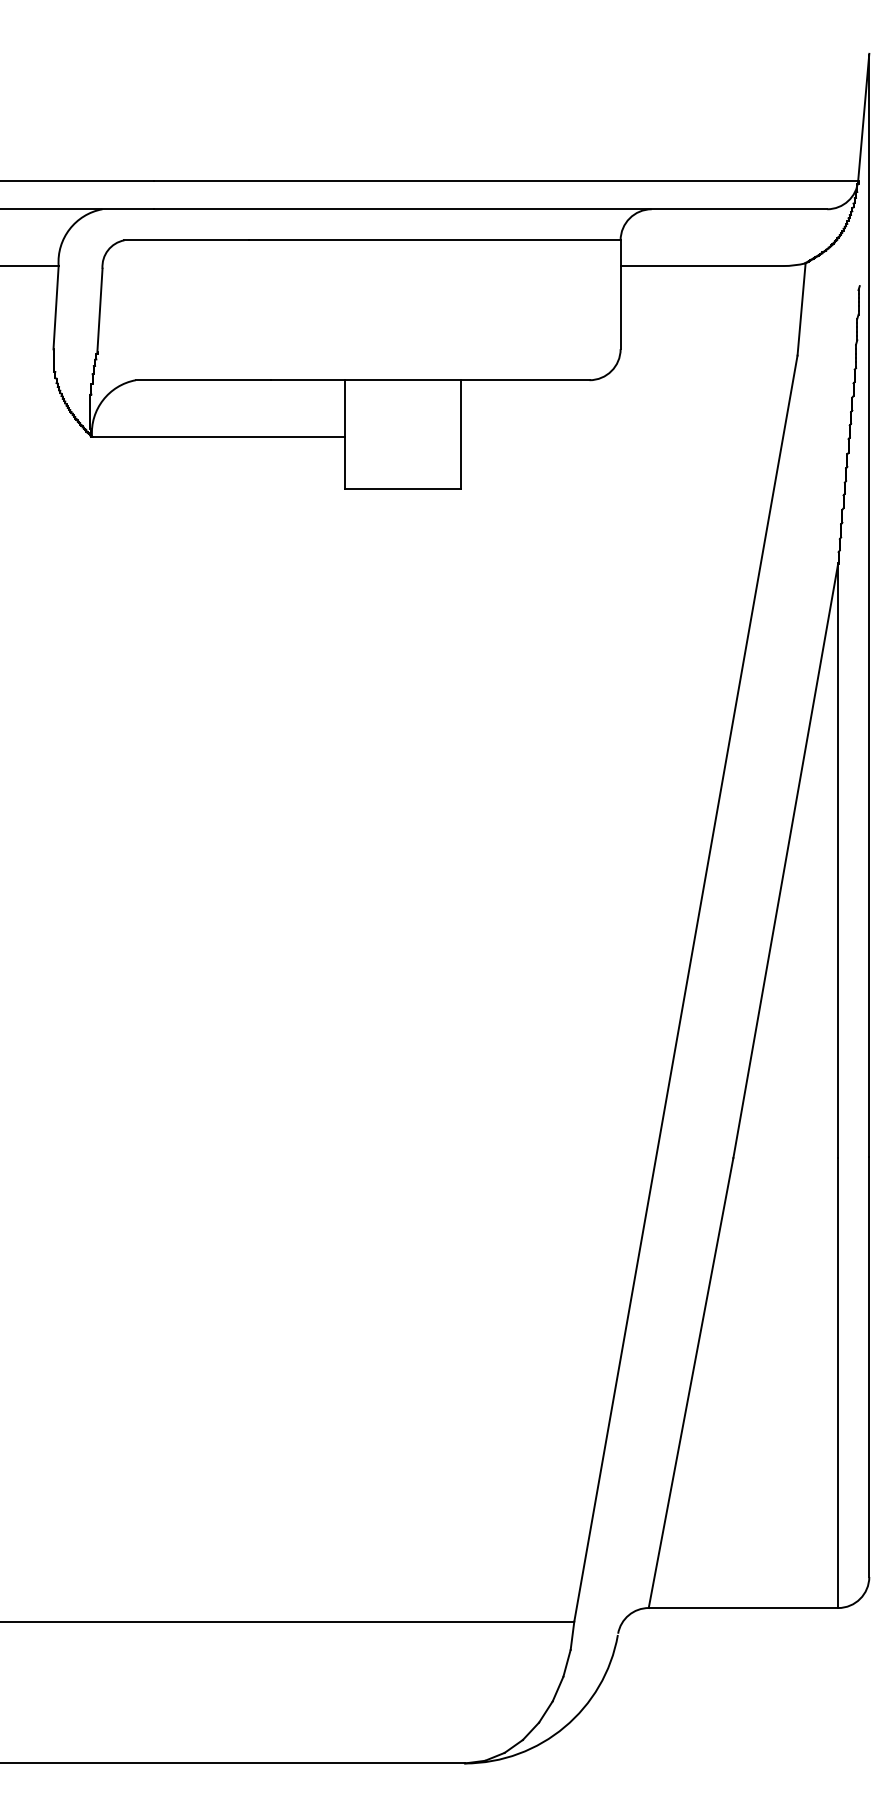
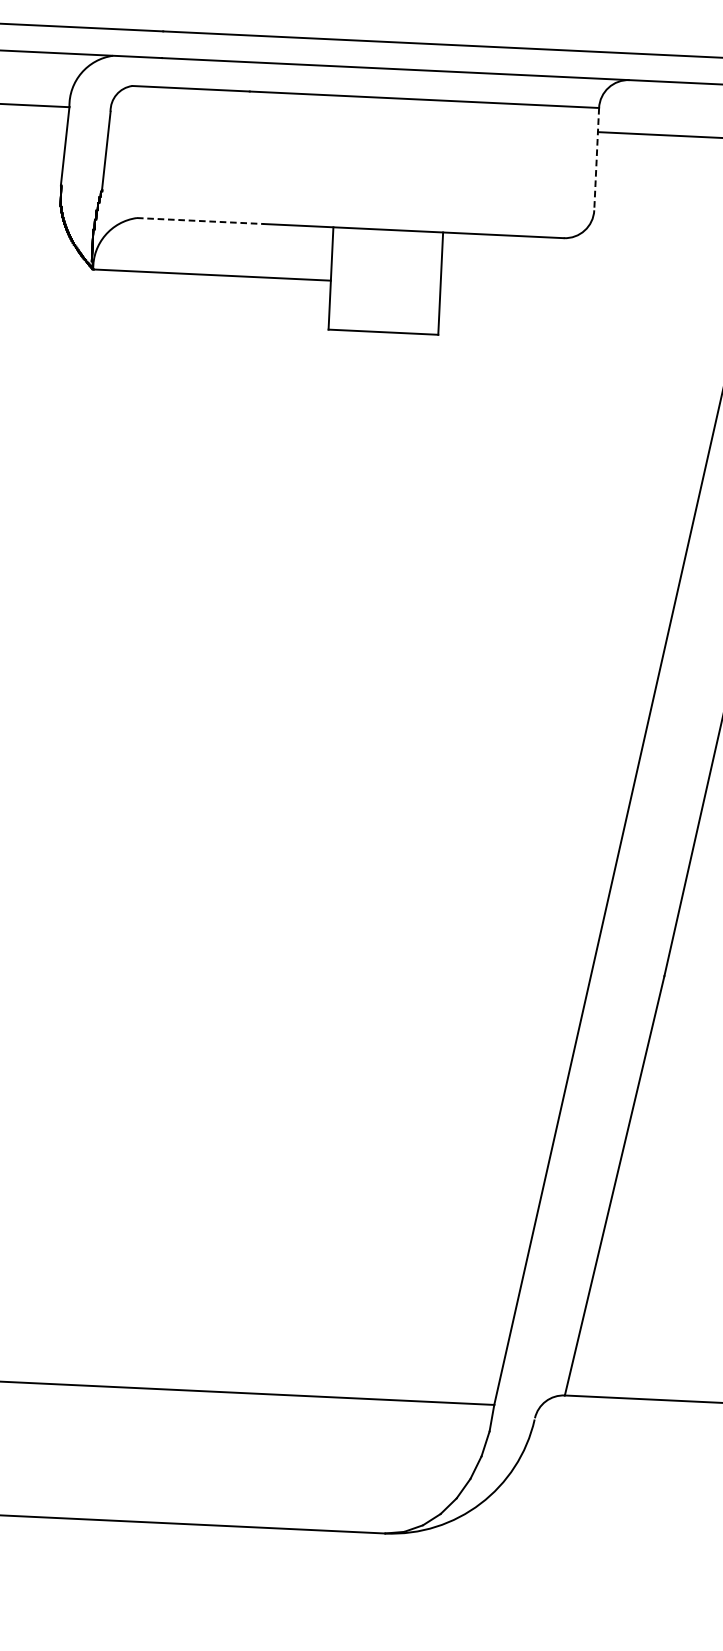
line: (620, 295) -> (596, 159), solid -> dashed
line: (203, 380) -> (200, 221), solid -> dashed

